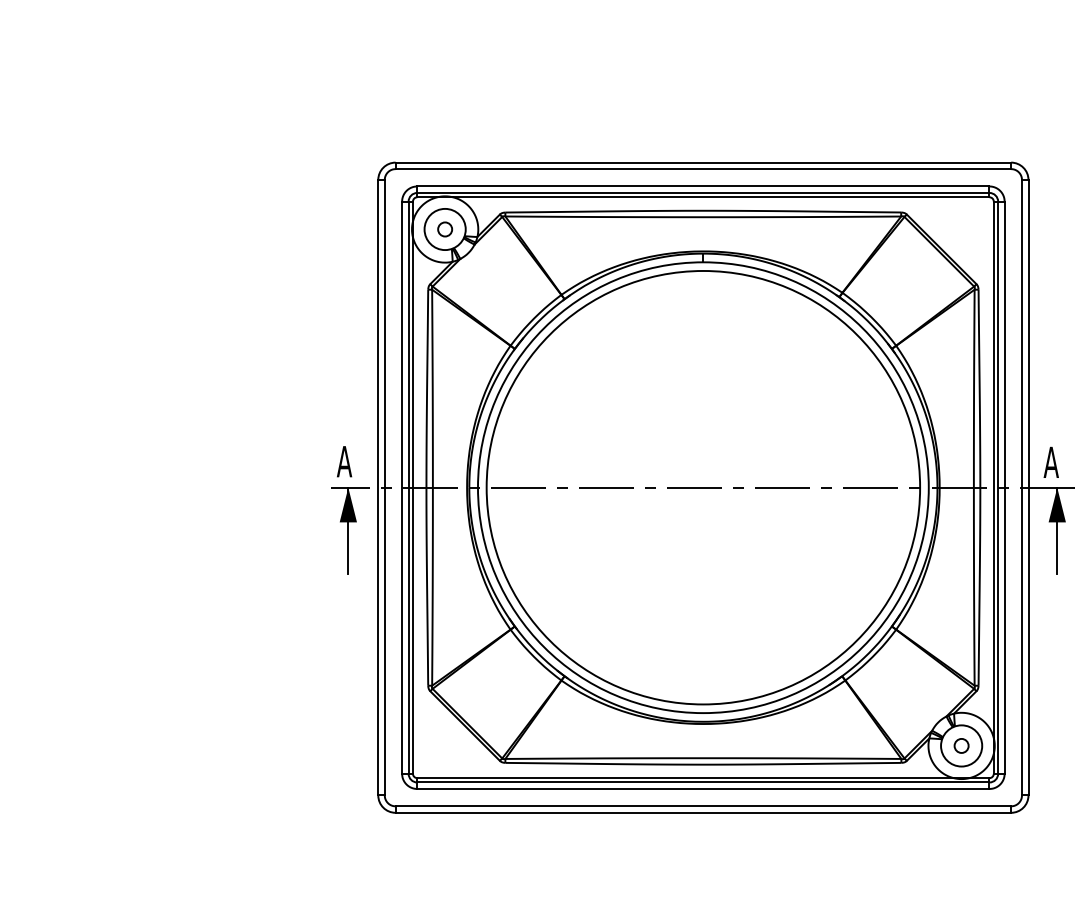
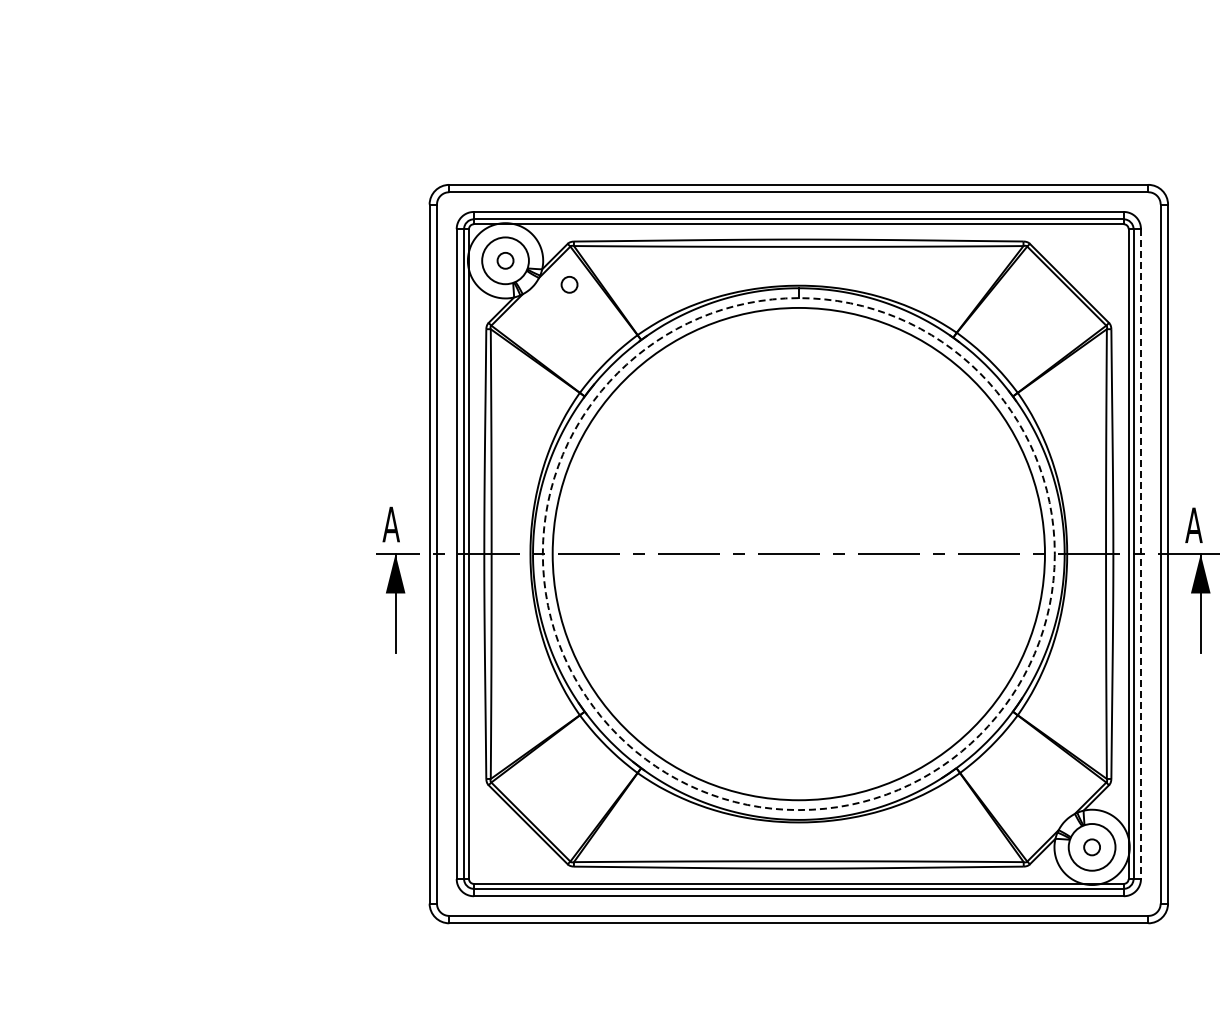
circle: (501, 250) -> (569, 284), added
circle: (703, 488) -> (798, 554), solid -> dashed
line: (1004, 488) -> (1140, 554), solid -> dashed

